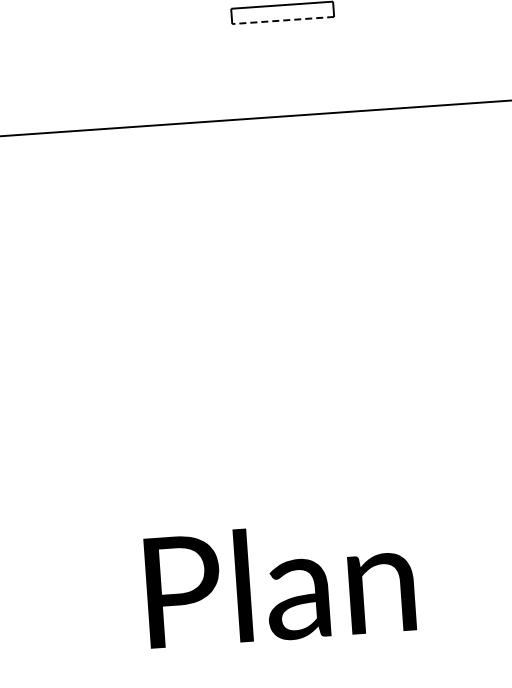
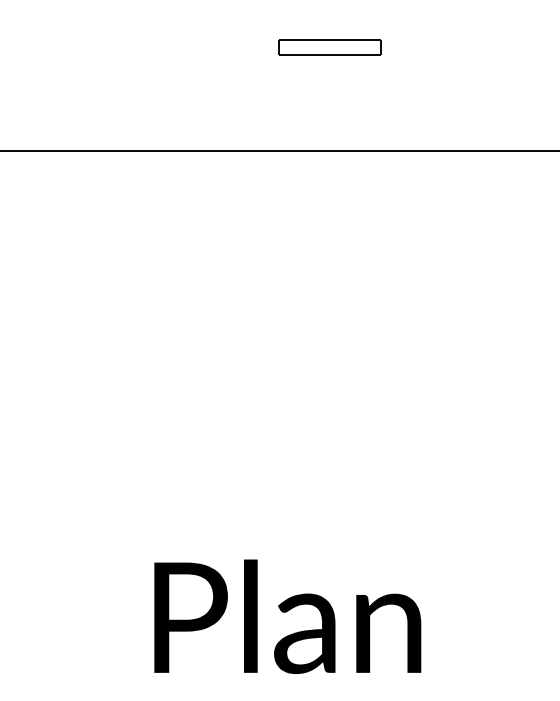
line: (282, 20) -> (329, 55), dashed -> solid

